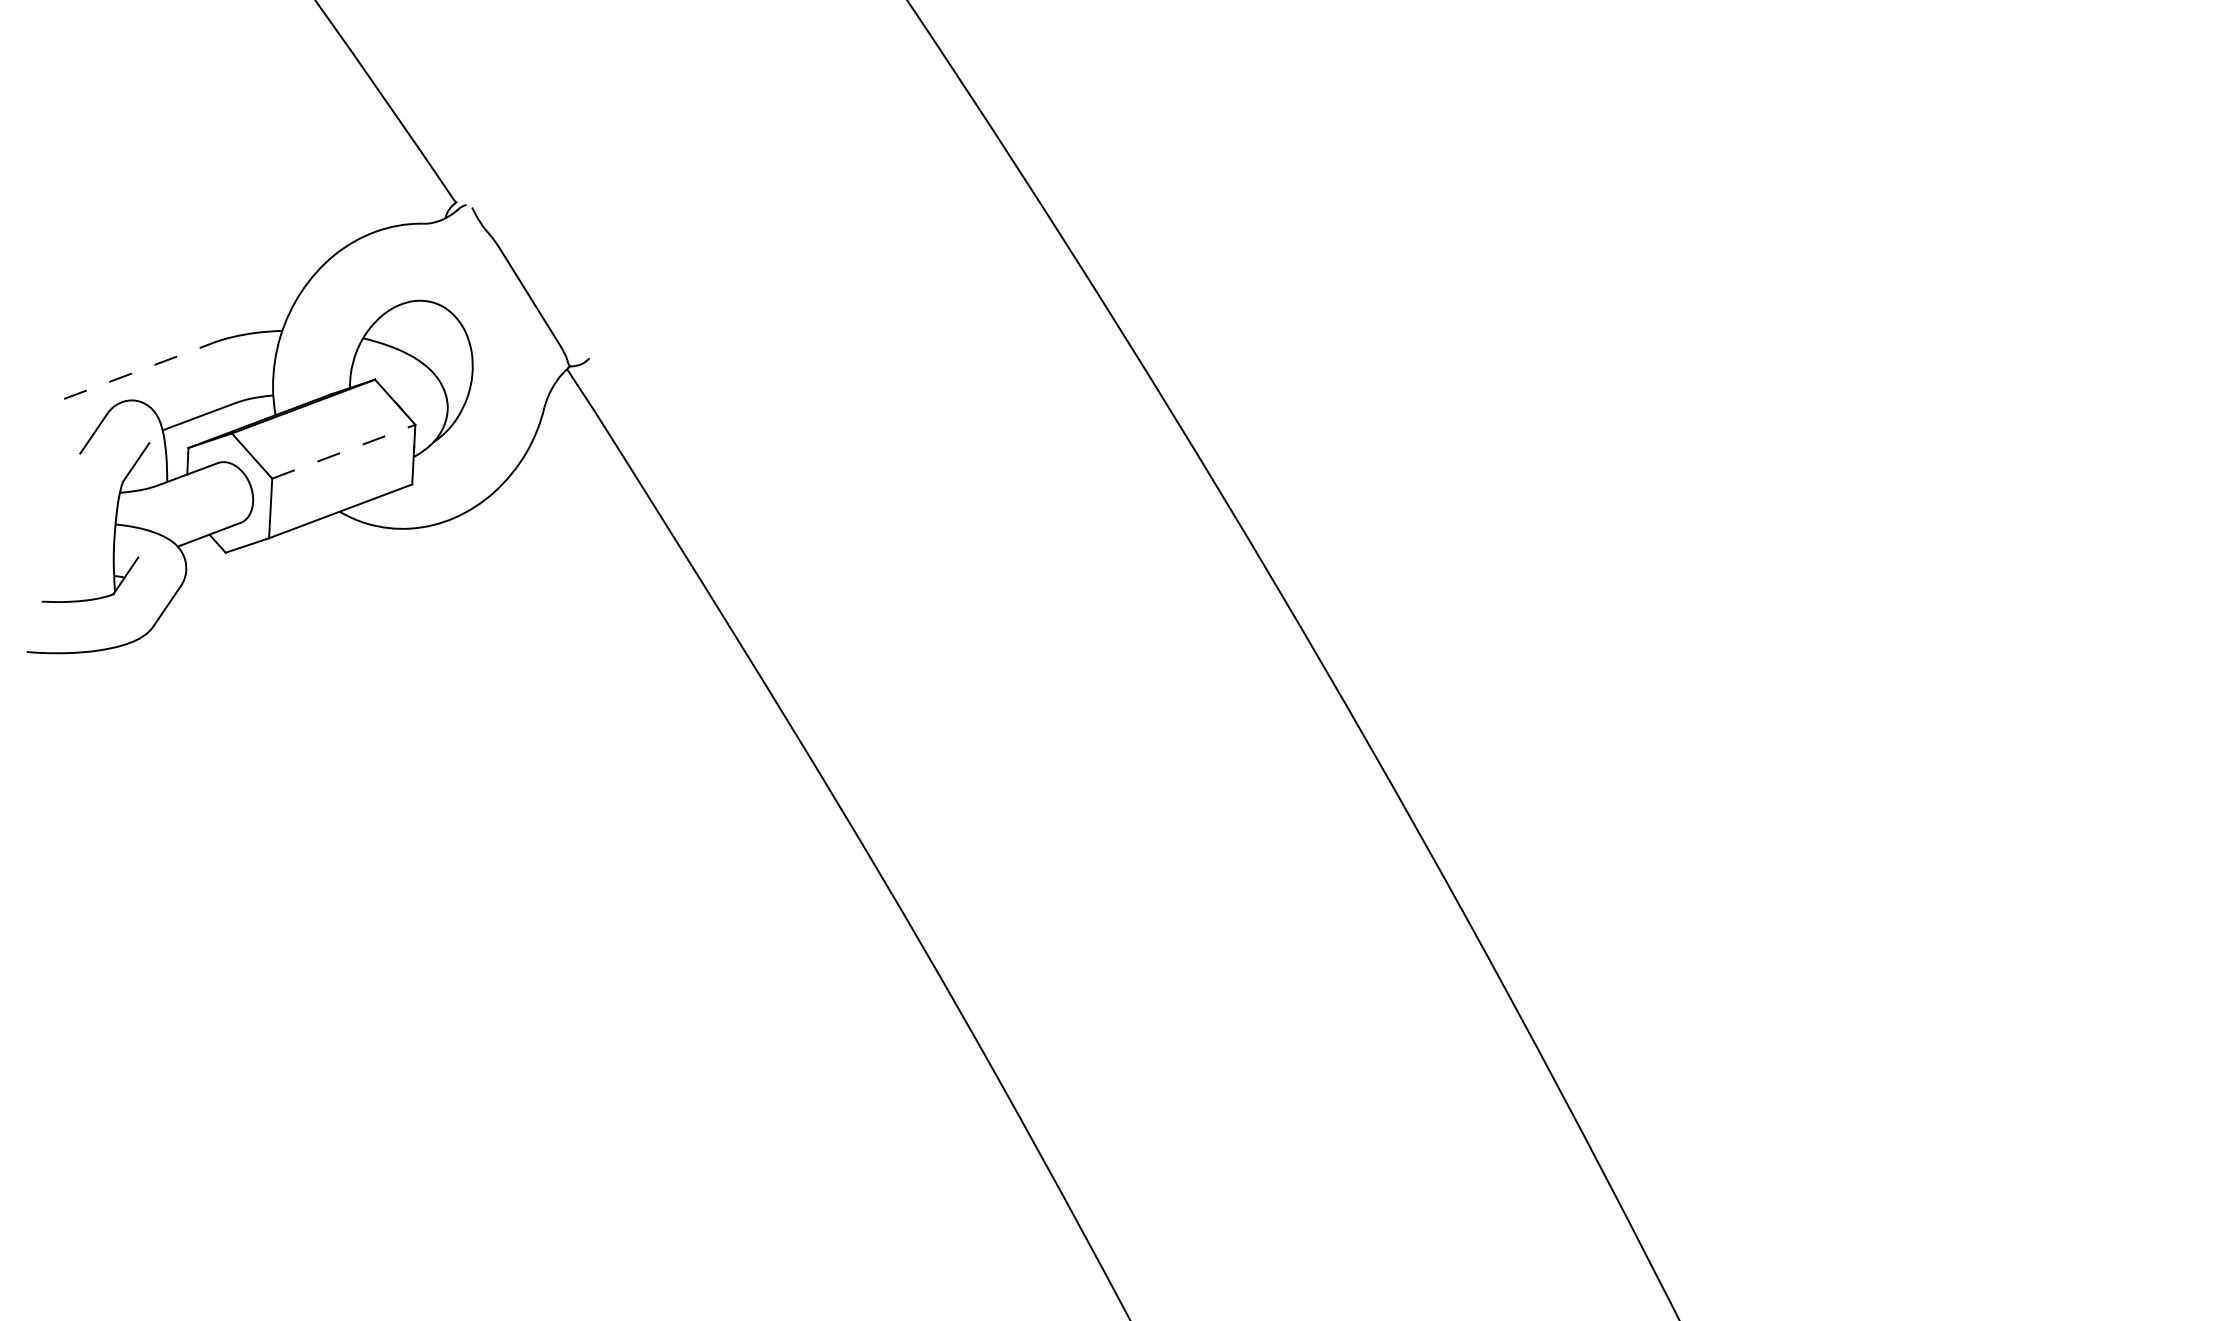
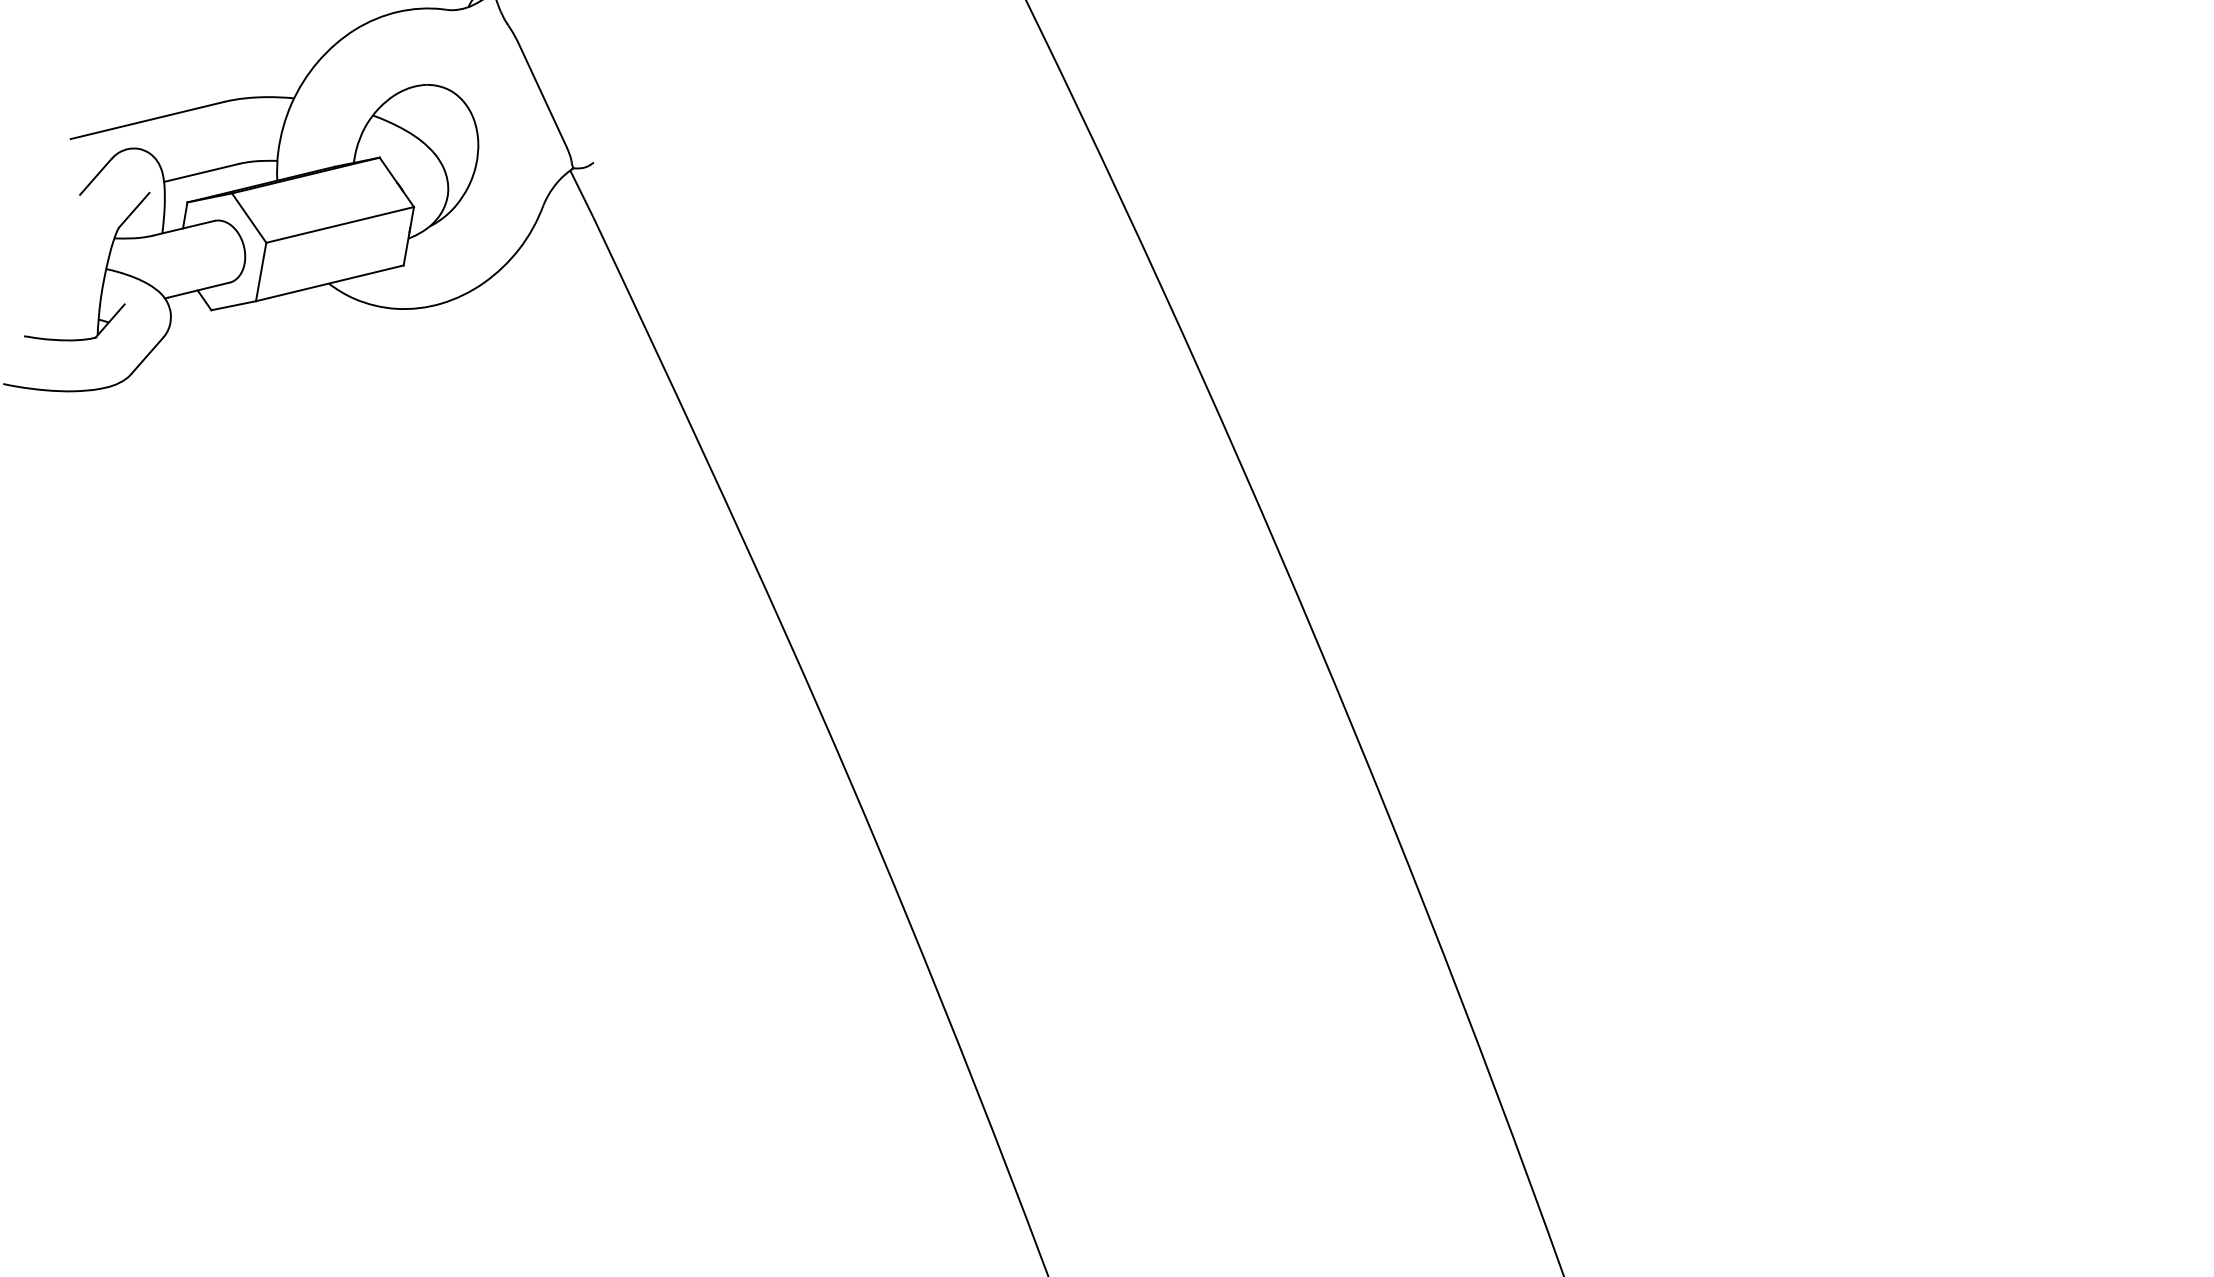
line: (138, 370) -> (147, 119), dashed -> solid
line: (344, 451) -> (340, 224), dashed -> solid

